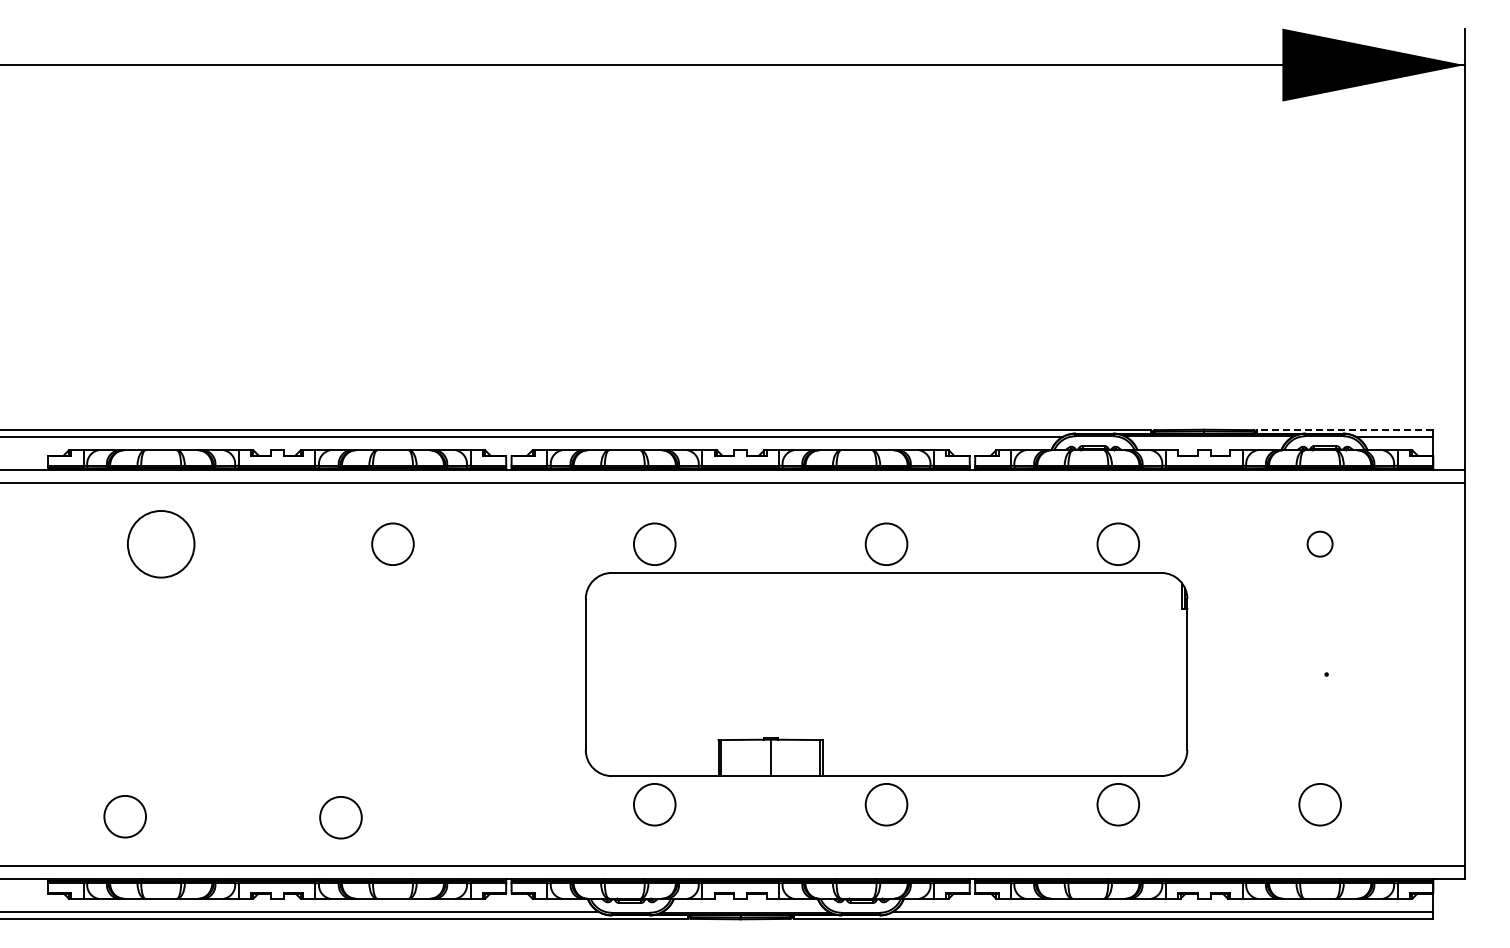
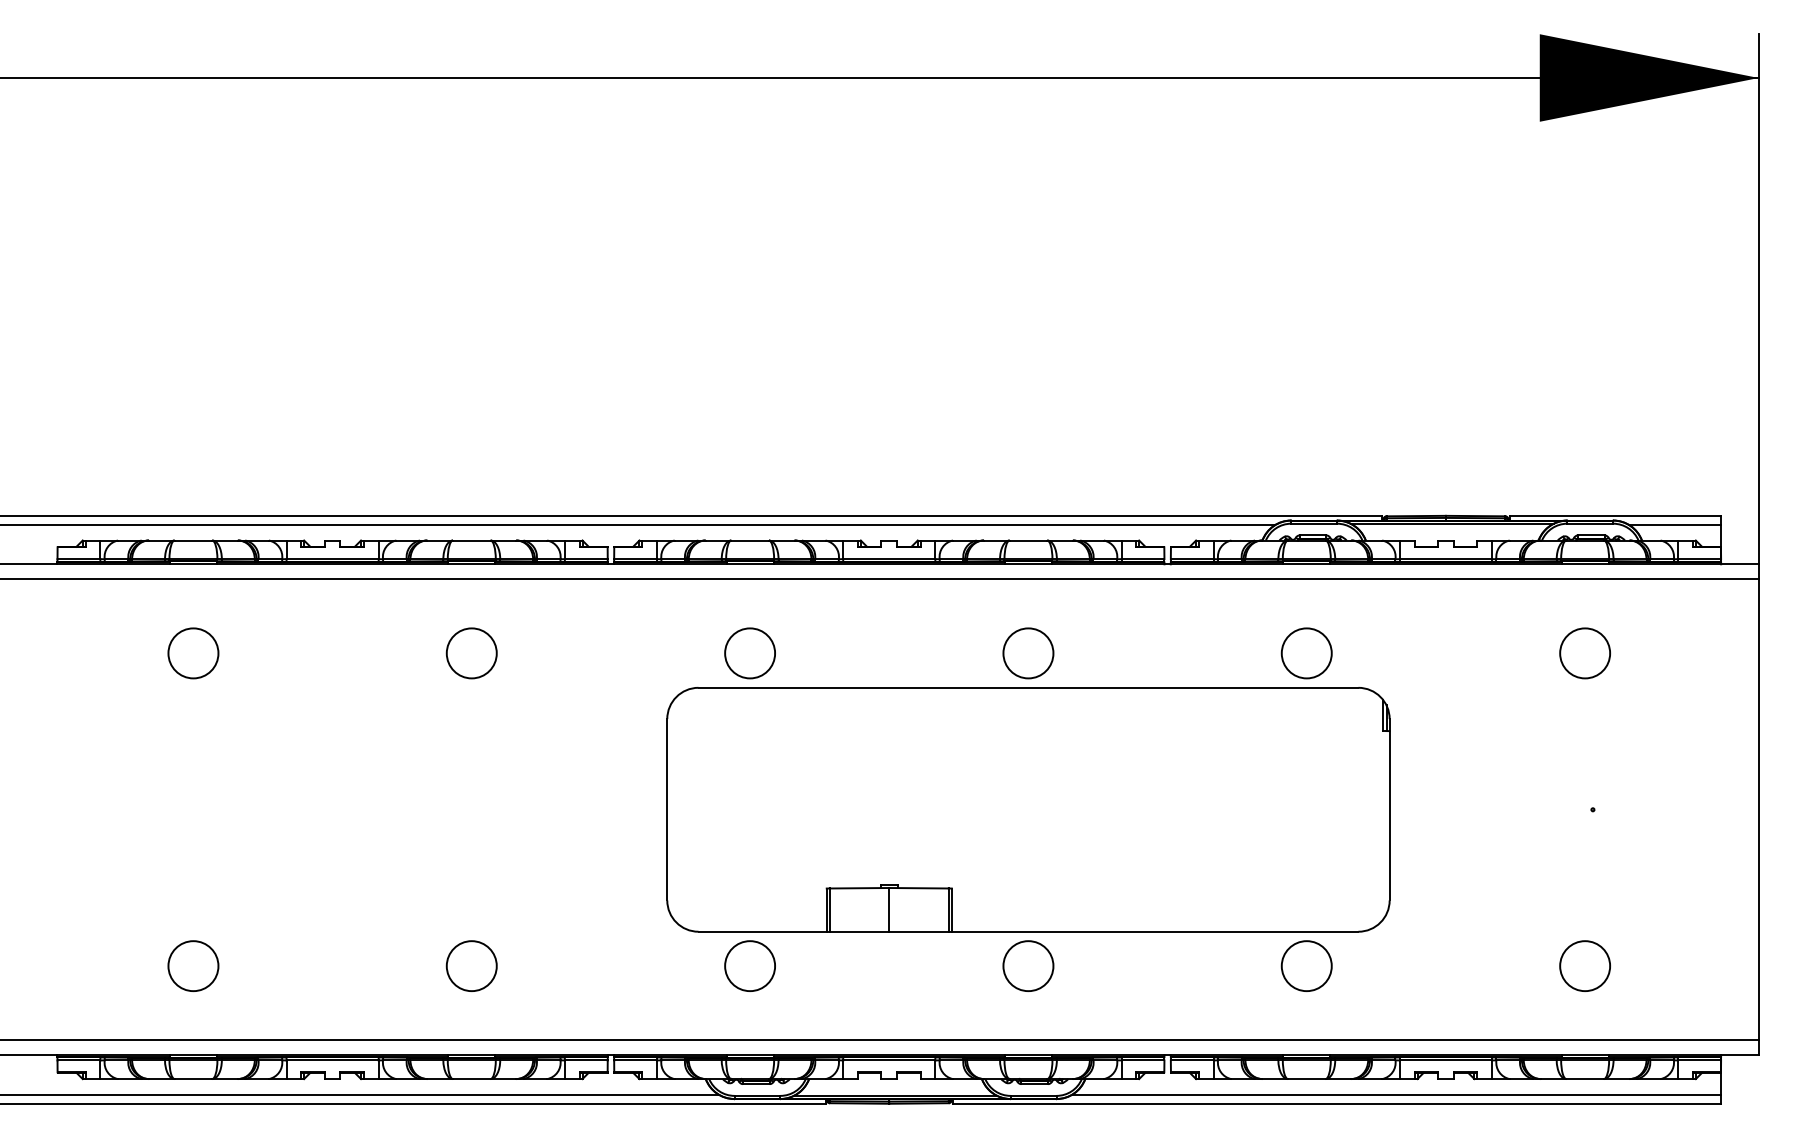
line: (1344, 429) -> (1614, 515), dashed -> solid
circle: (1319, 543) -> (1584, 652), size x1.67
circle: (161, 544) -> (193, 653), size x0.62
part: (886, 674) -> (1028, 809), moved
circle: (124, 816) -> (192, 965), moved
circle: (340, 817) -> (471, 965), moved

